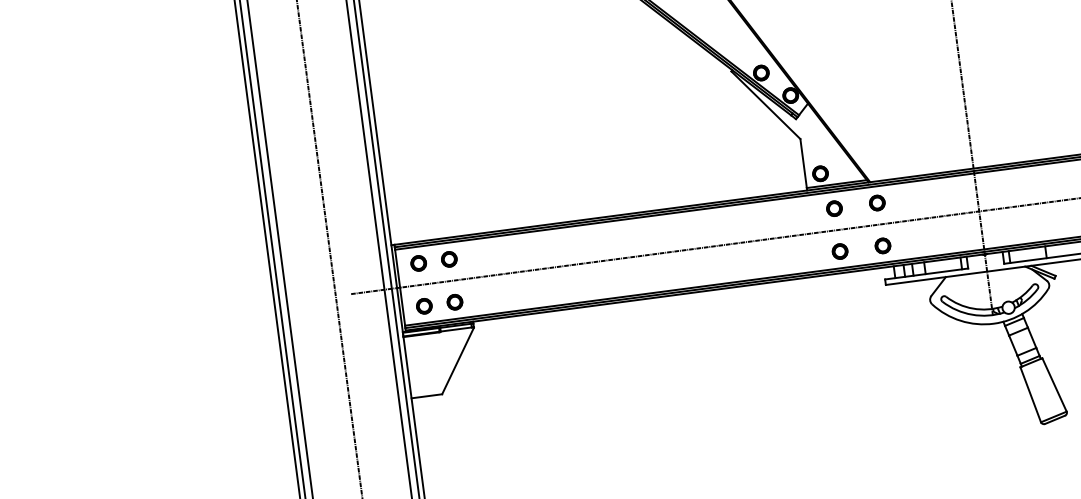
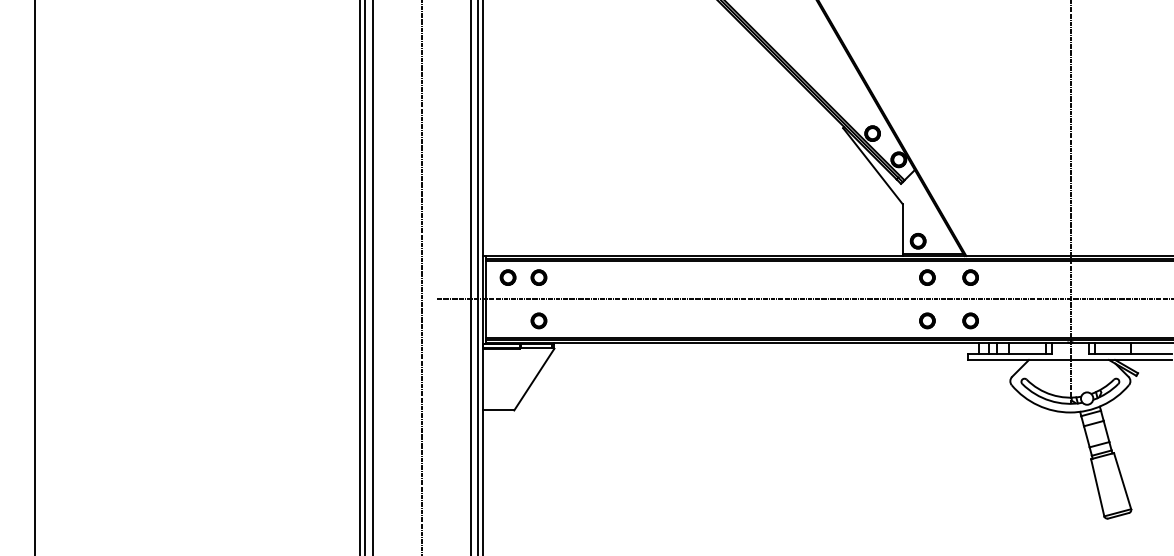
part: (423, 305) -> (507, 320), removed

